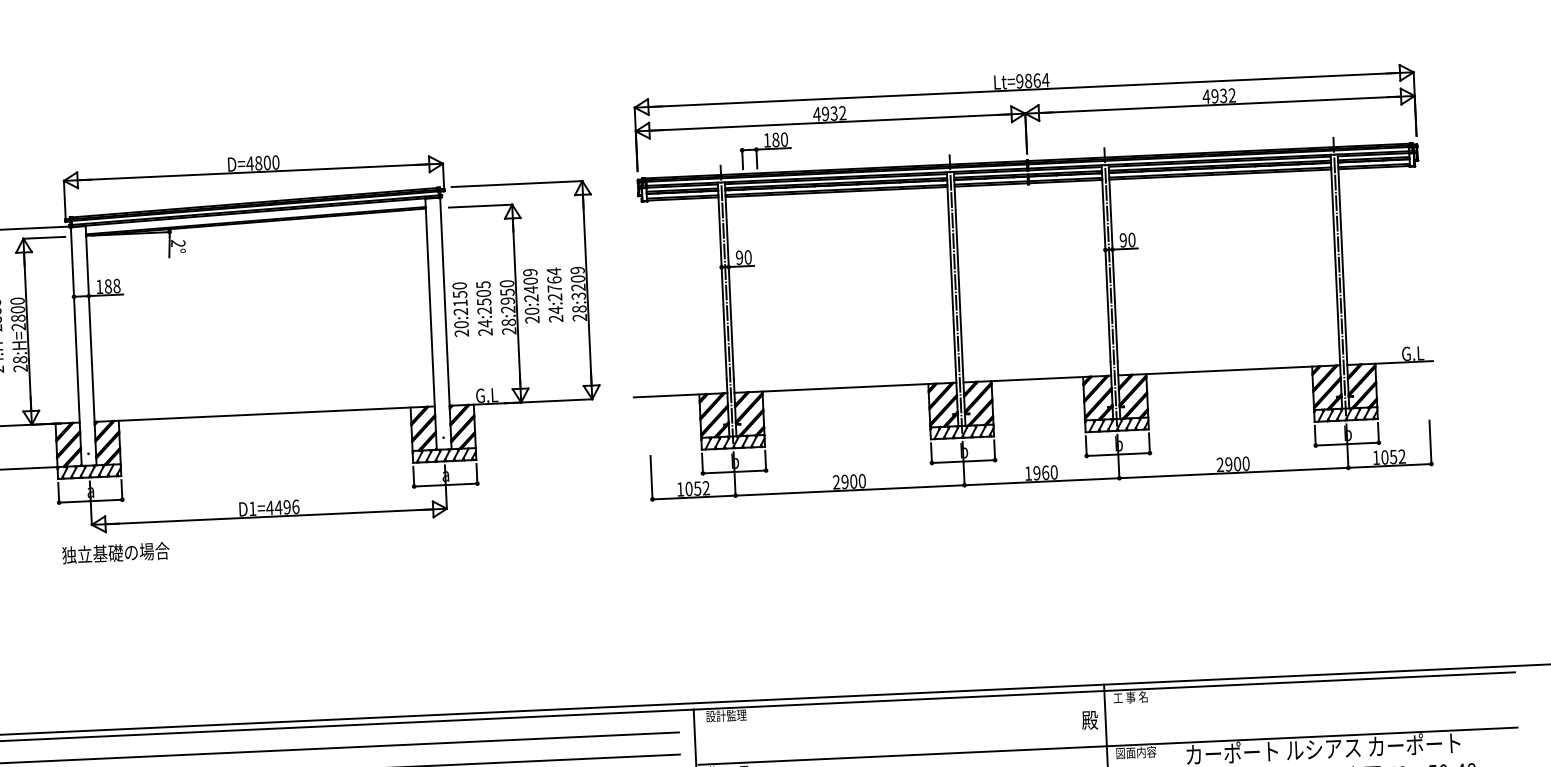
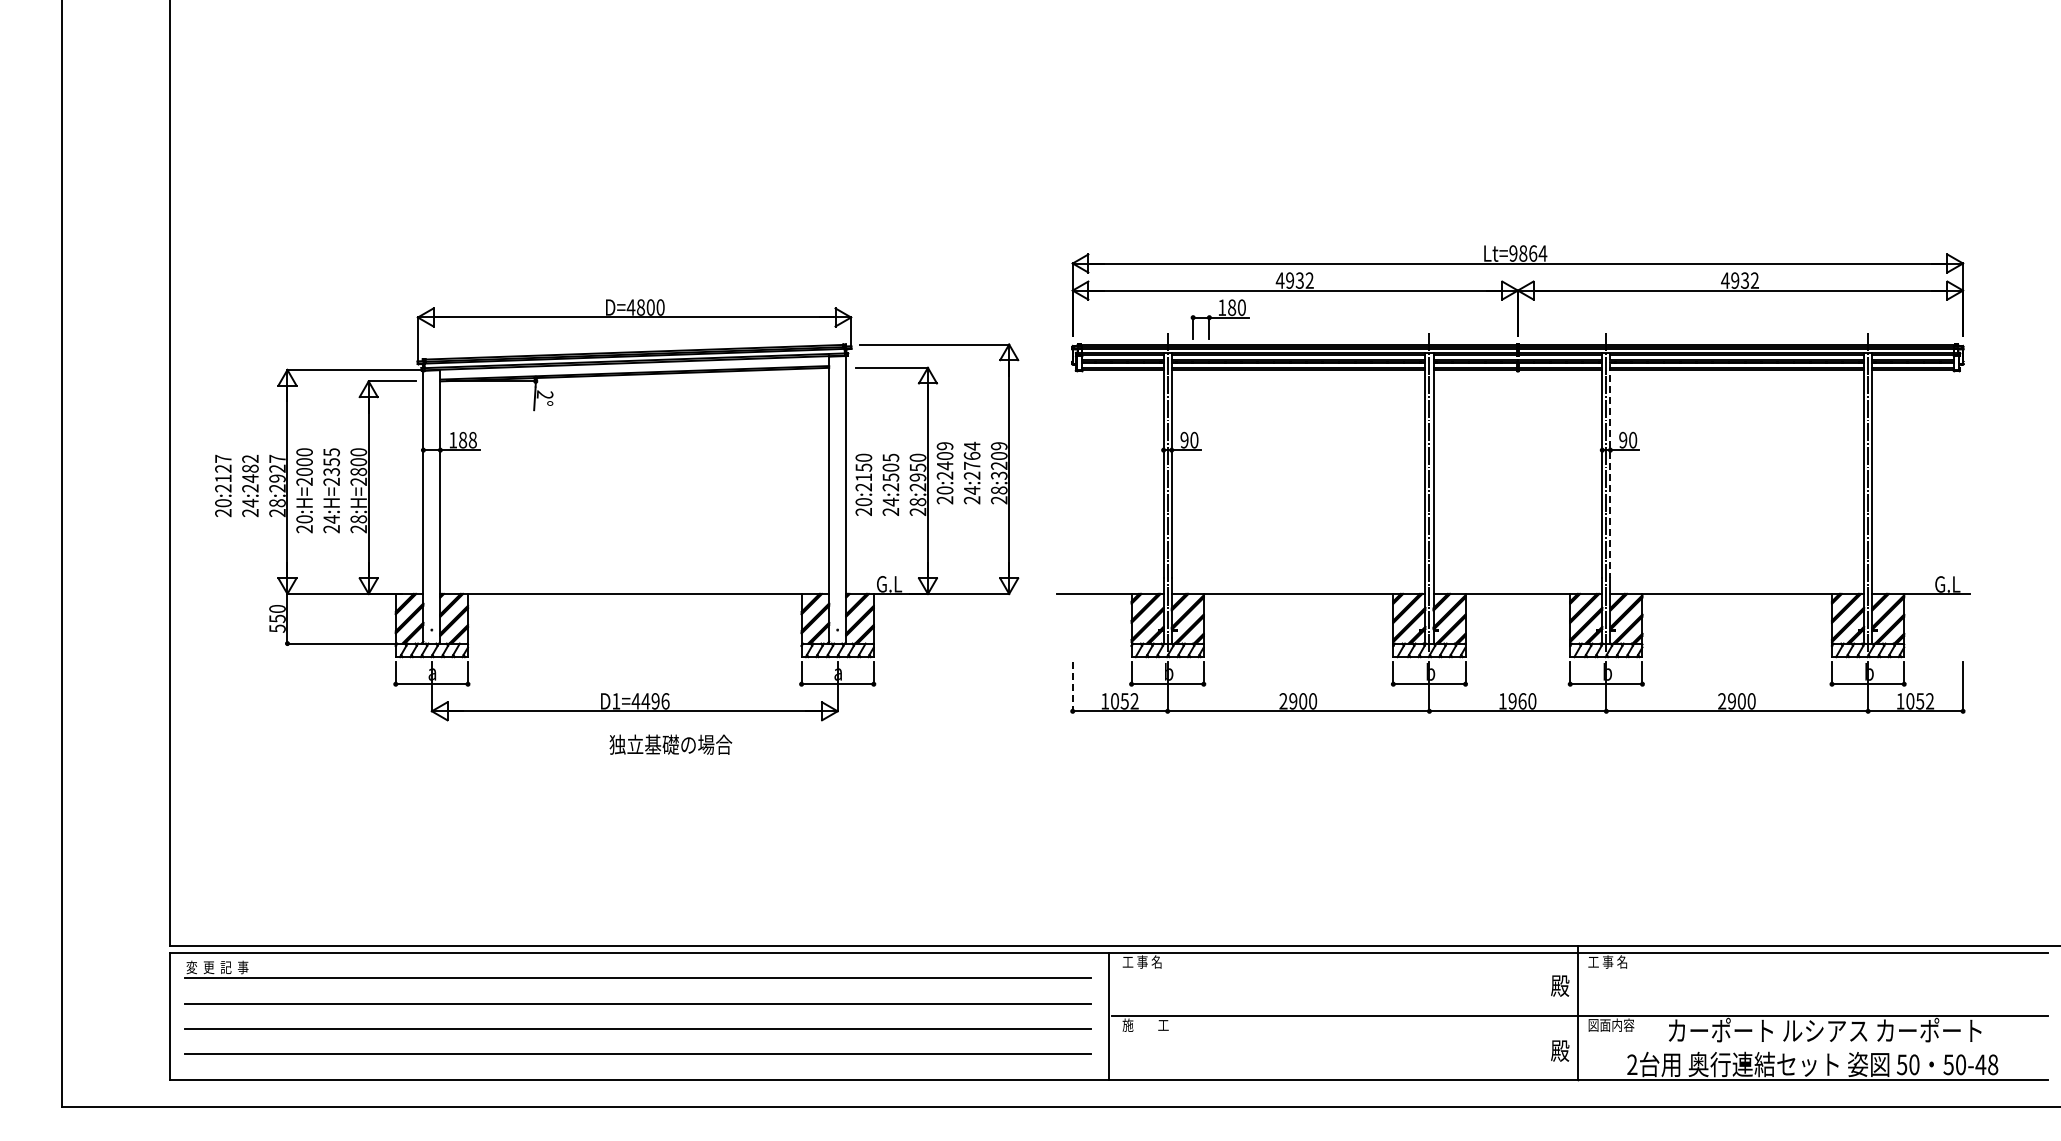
line: (1113, 263) -> (1610, 466), solid -> dashed
line: (651, 477) -> (1072, 686), solid -> dashed
text: (115, 552) -> (670, 744), moved
text: (726, 715) -> (1145, 961), 設計監理 -> 工 事 名

